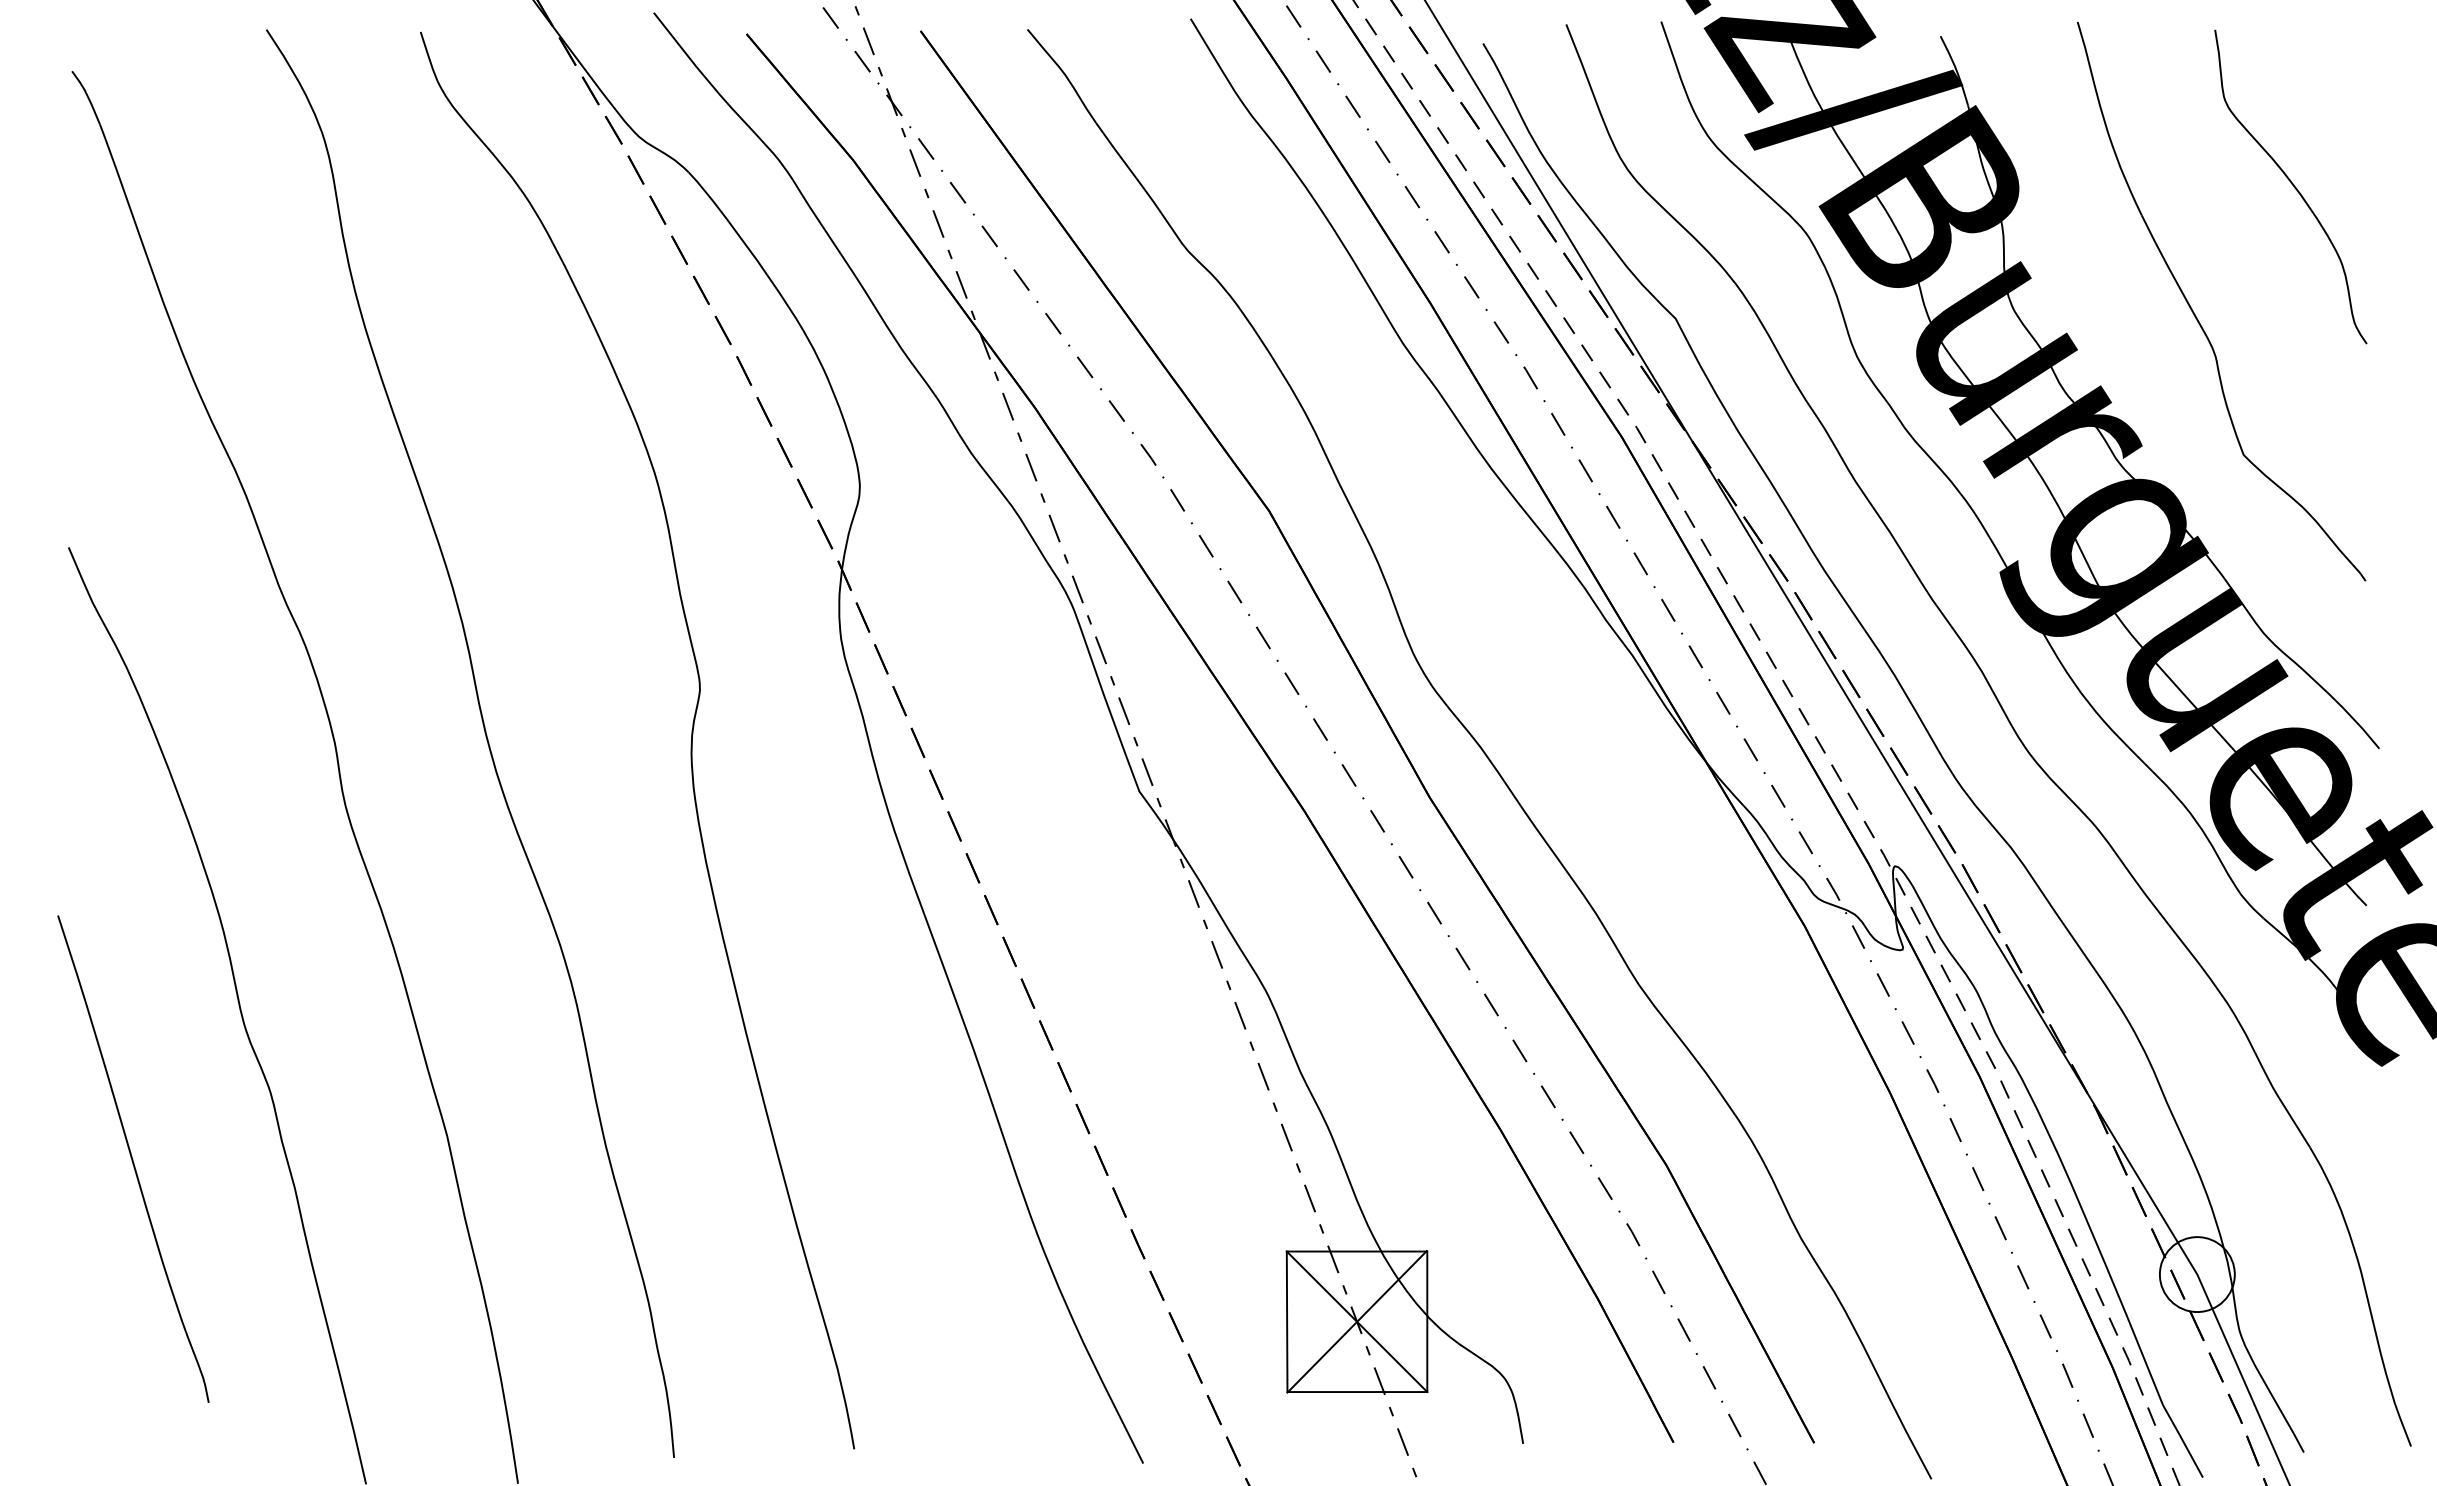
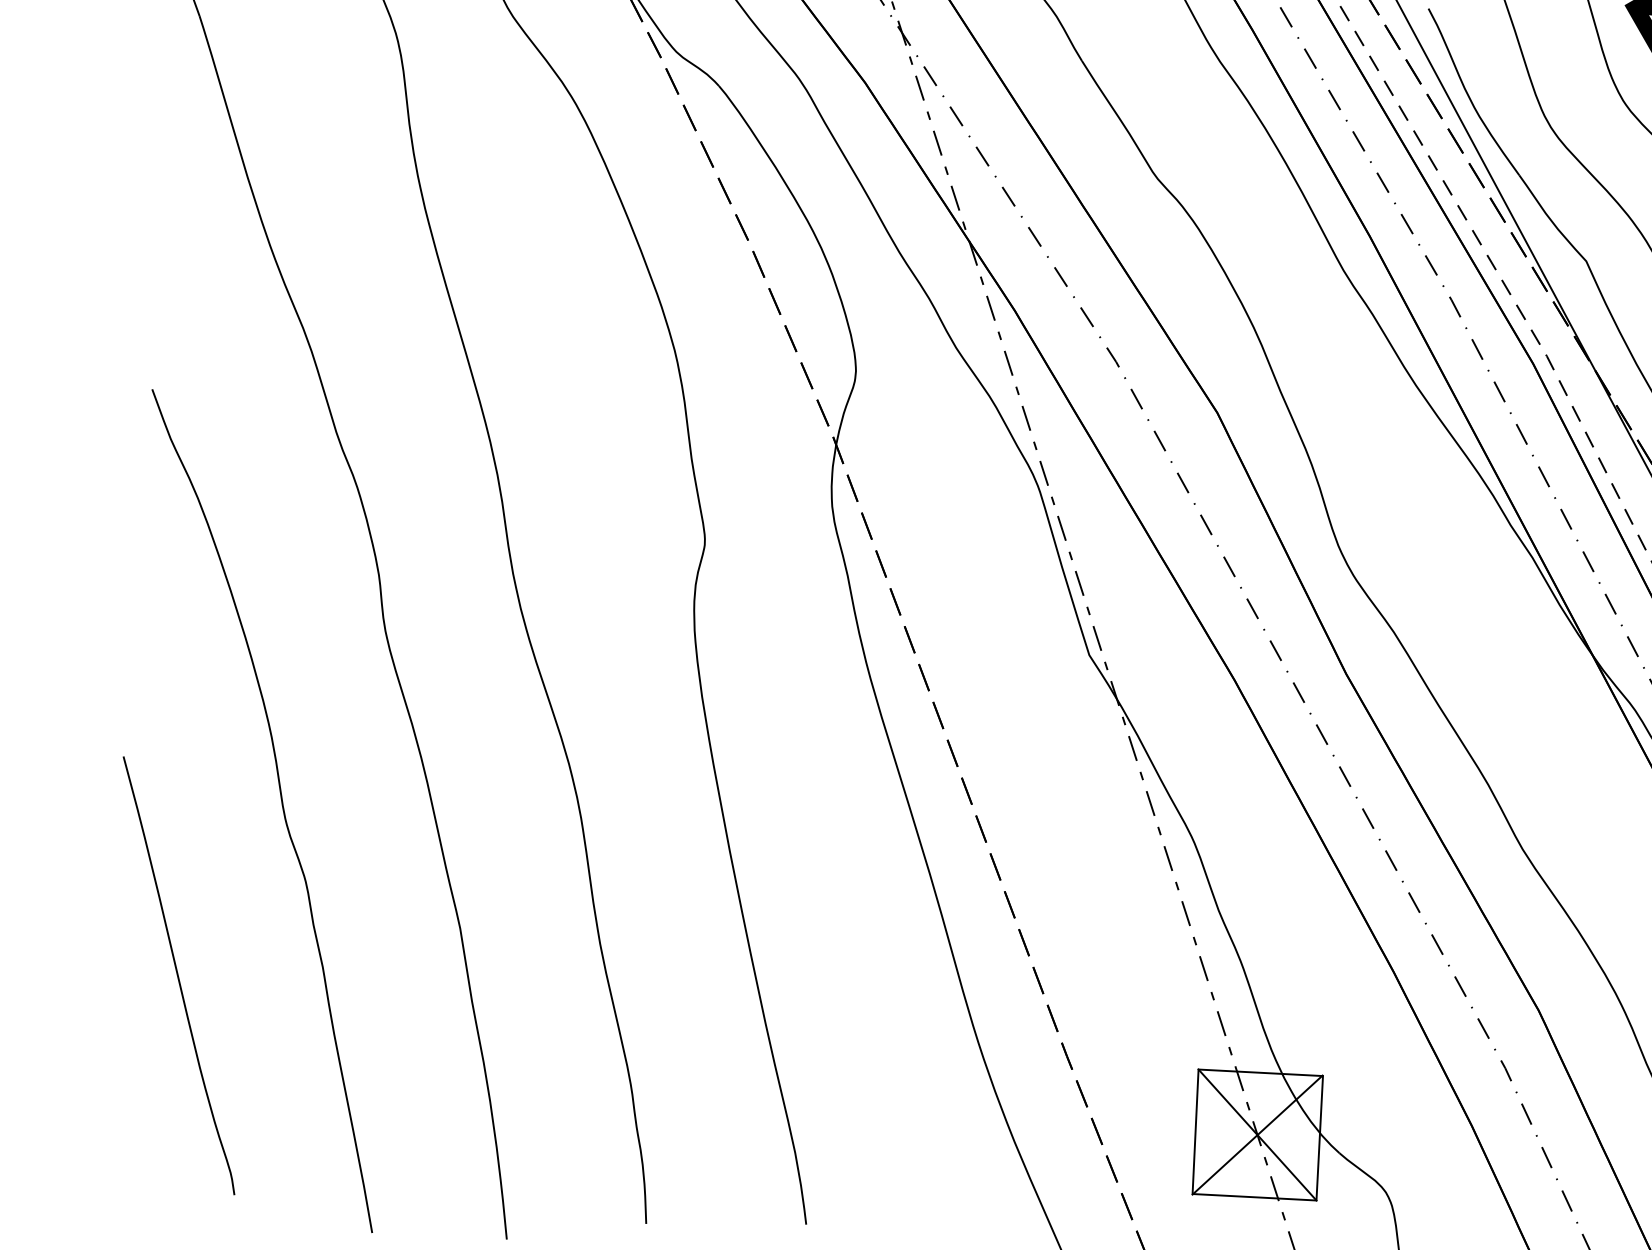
curve: (132, 1158) -> (178, 975), moved

